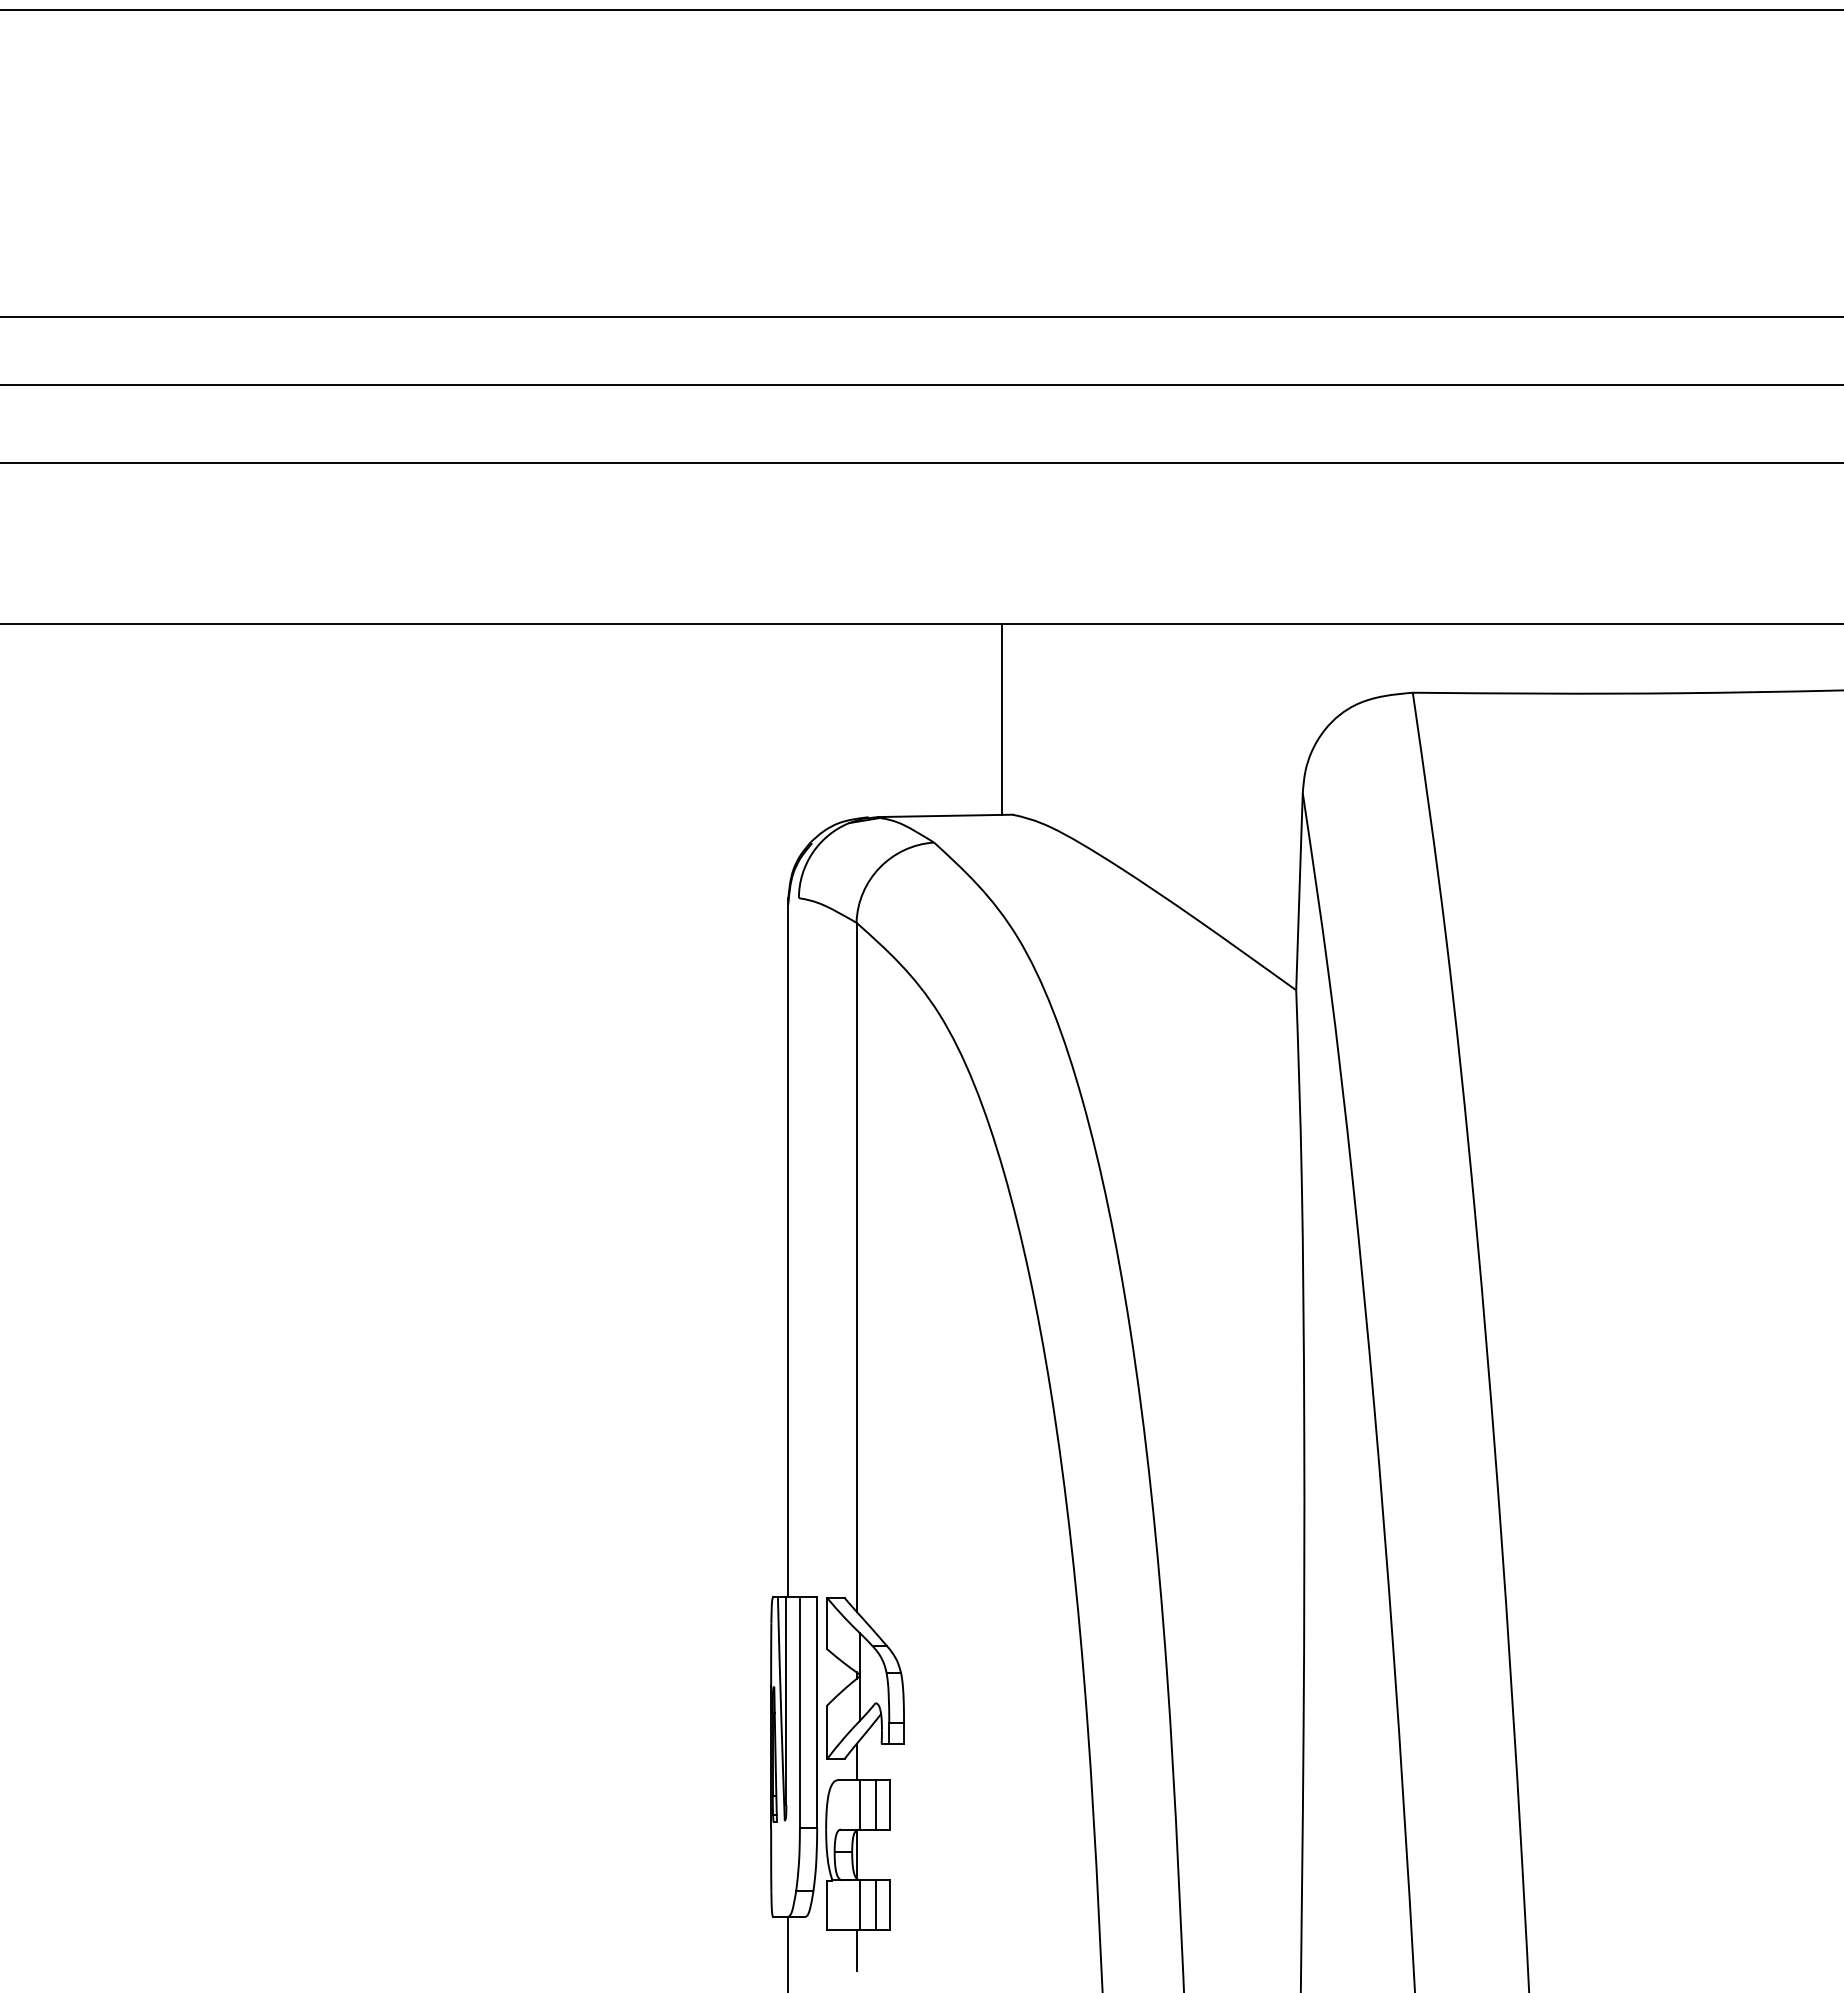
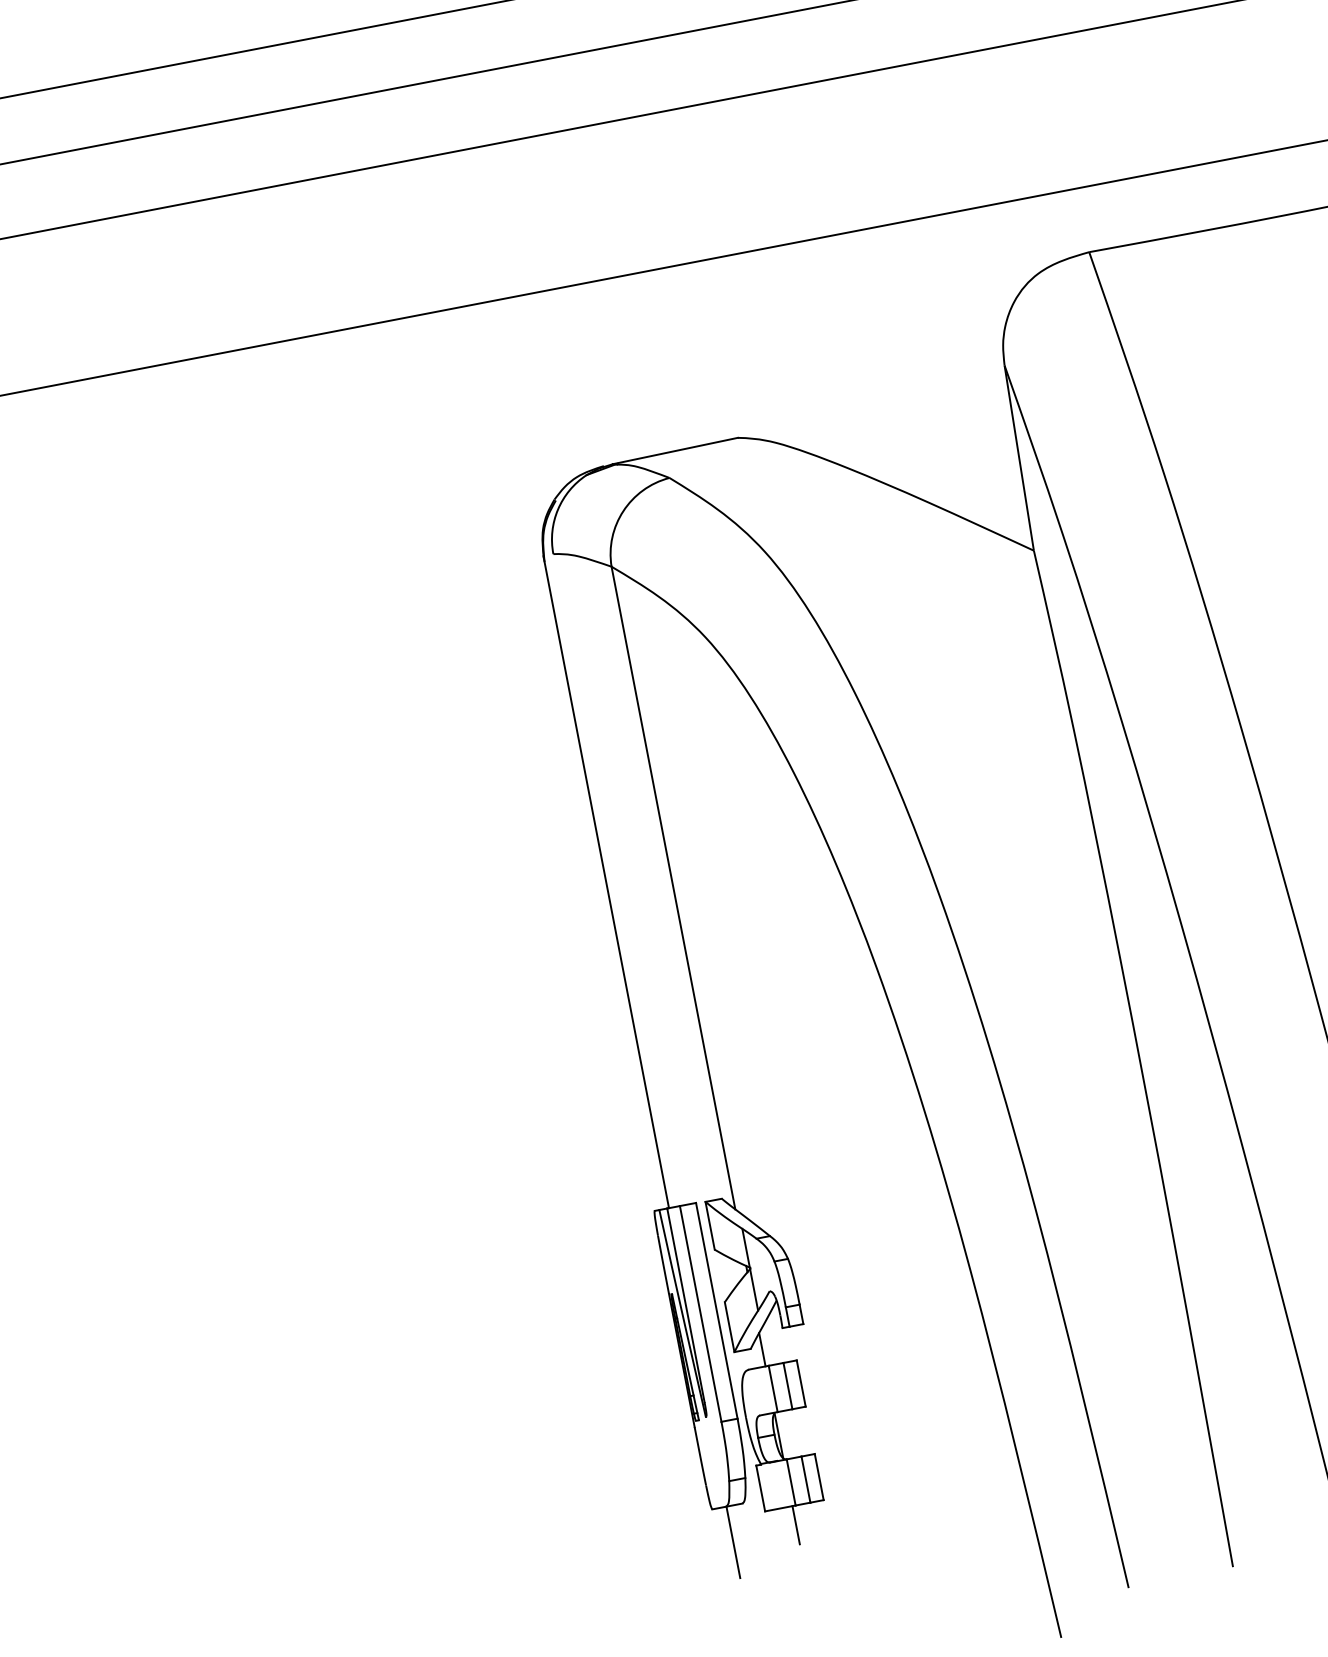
line: (1001, 719) -> (710, 351), removed

